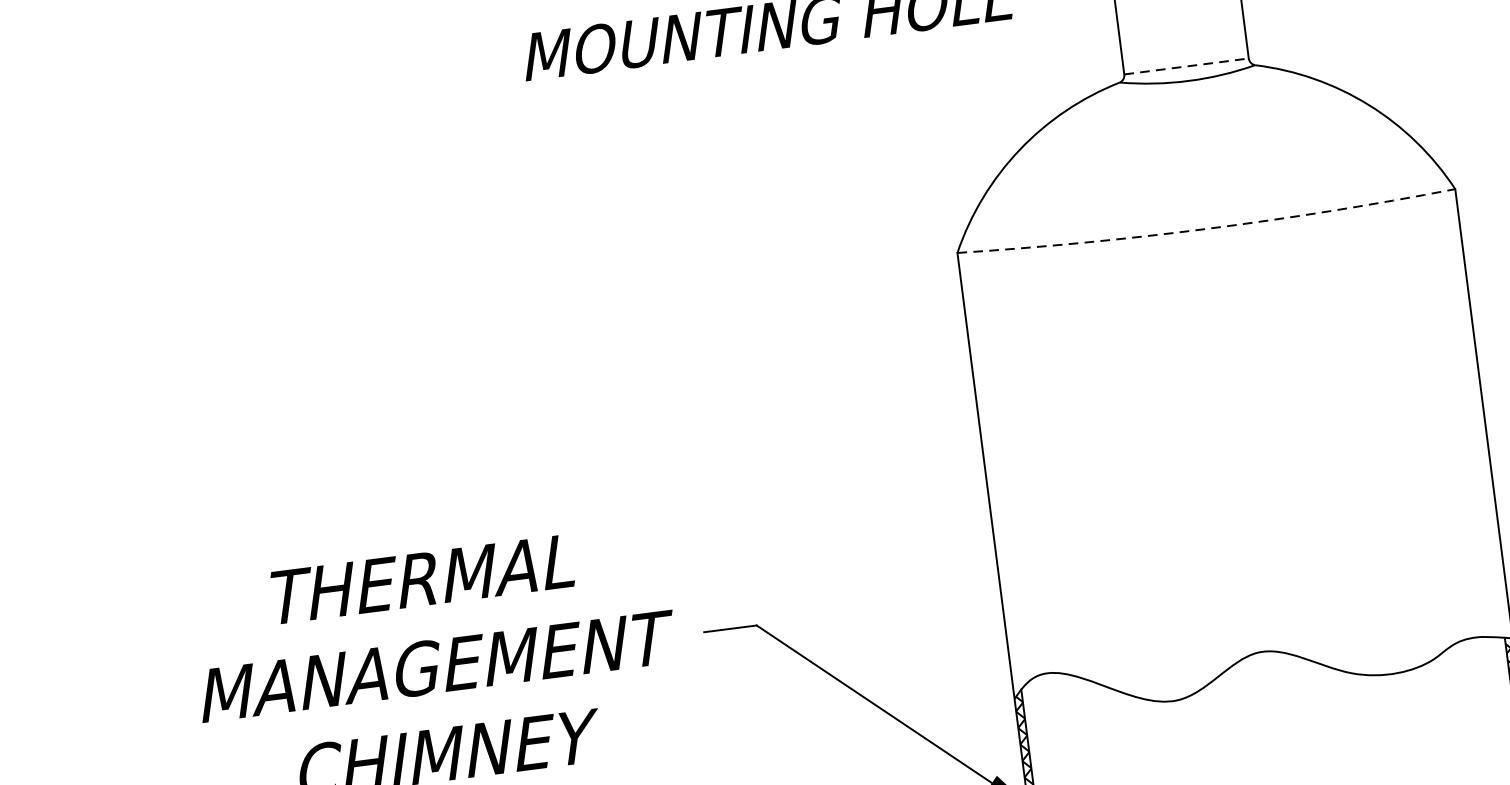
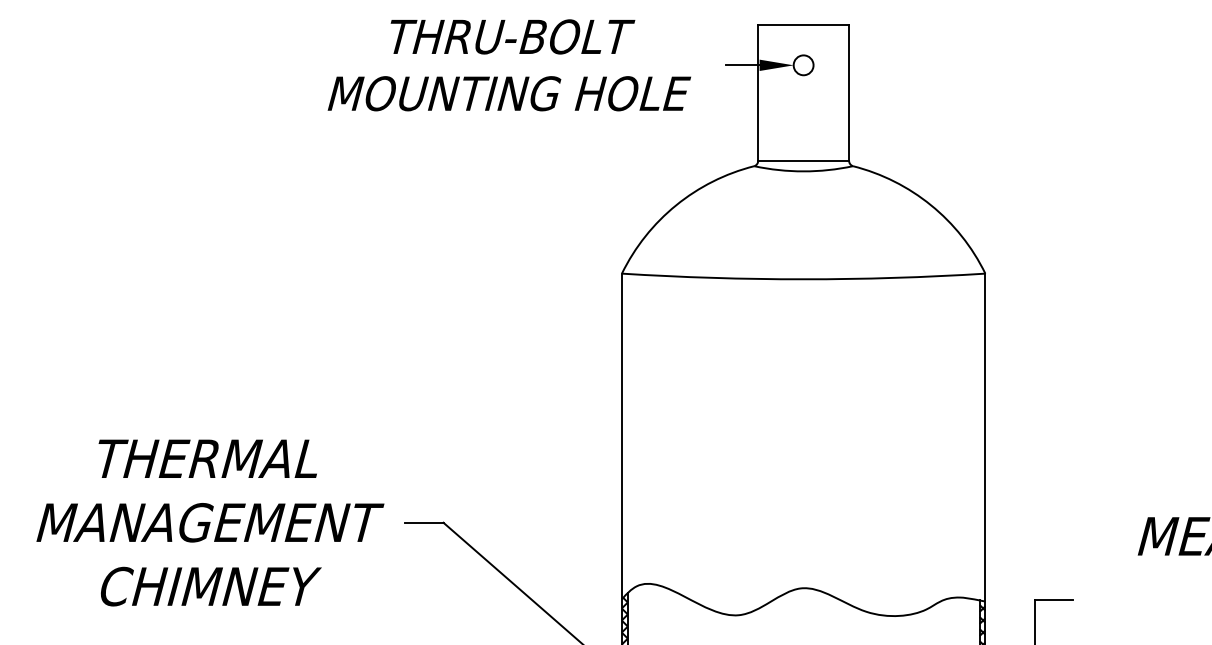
line: (1187, 65) -> (804, 160), dashed -> solid
arc: (1207, 229) -> (803, 279), dashed -> solid

